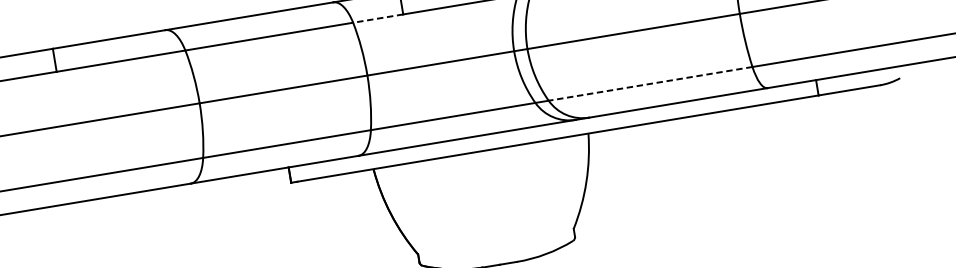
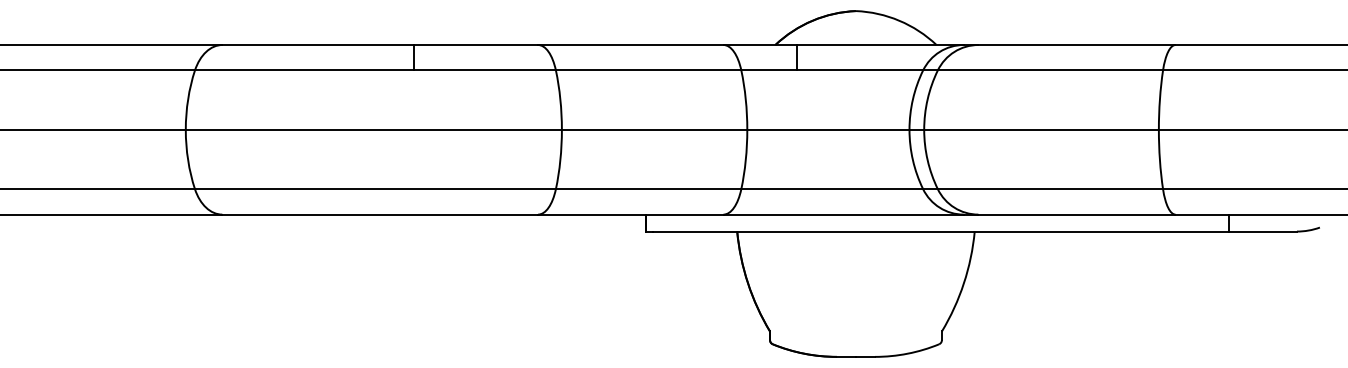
line: (378, 18) -> (769, 70), dashed -> solid
line: (650, 84) -> (1050, 189), dashed -> solid

